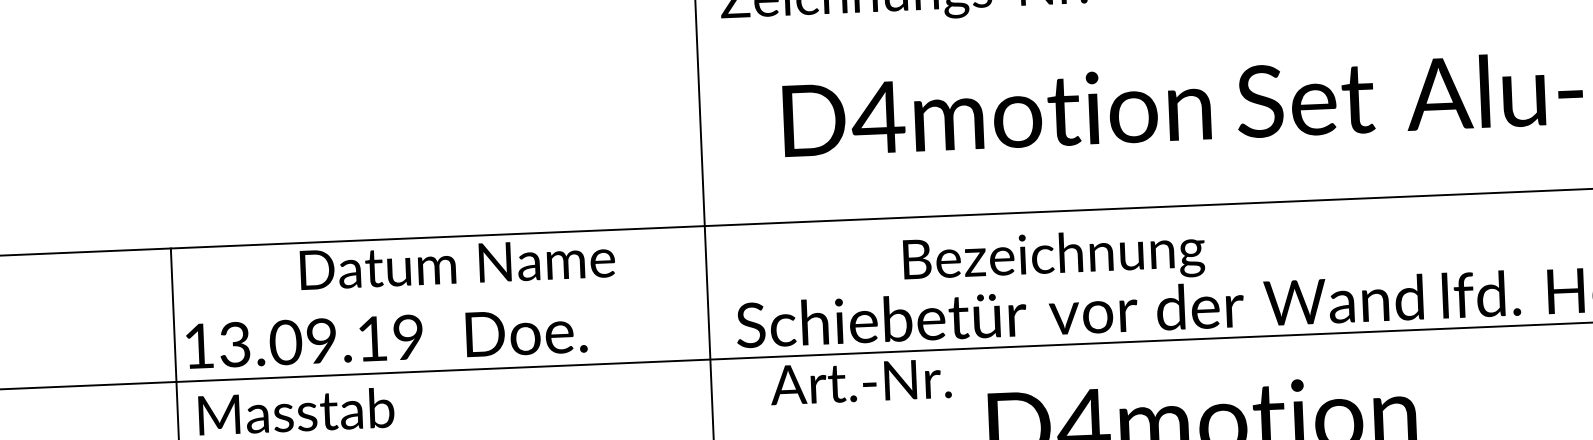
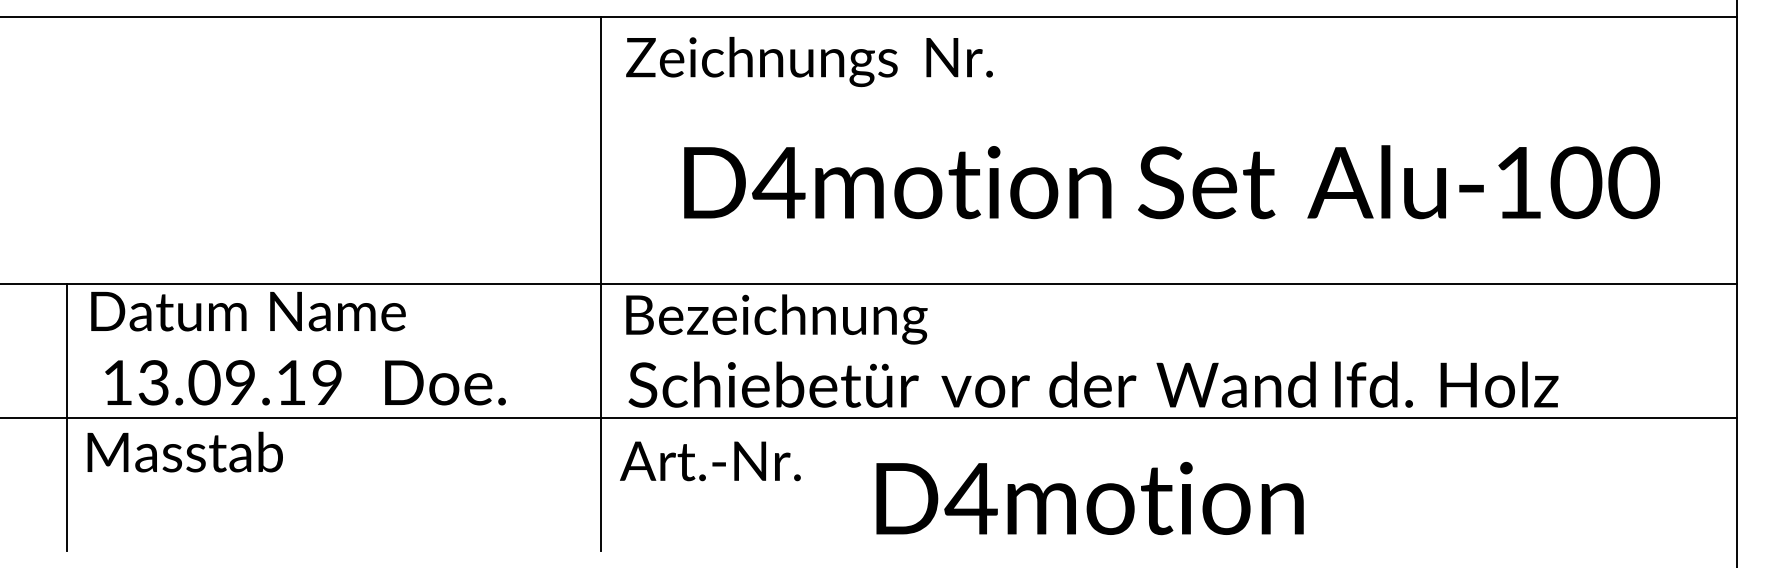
text: (1053, 258) -> (776, 319), moved
text: (457, 263) -> (248, 311), moved
text: (386, 338) -> (305, 382), moved
text: (860, 382) -> (710, 461), moved

